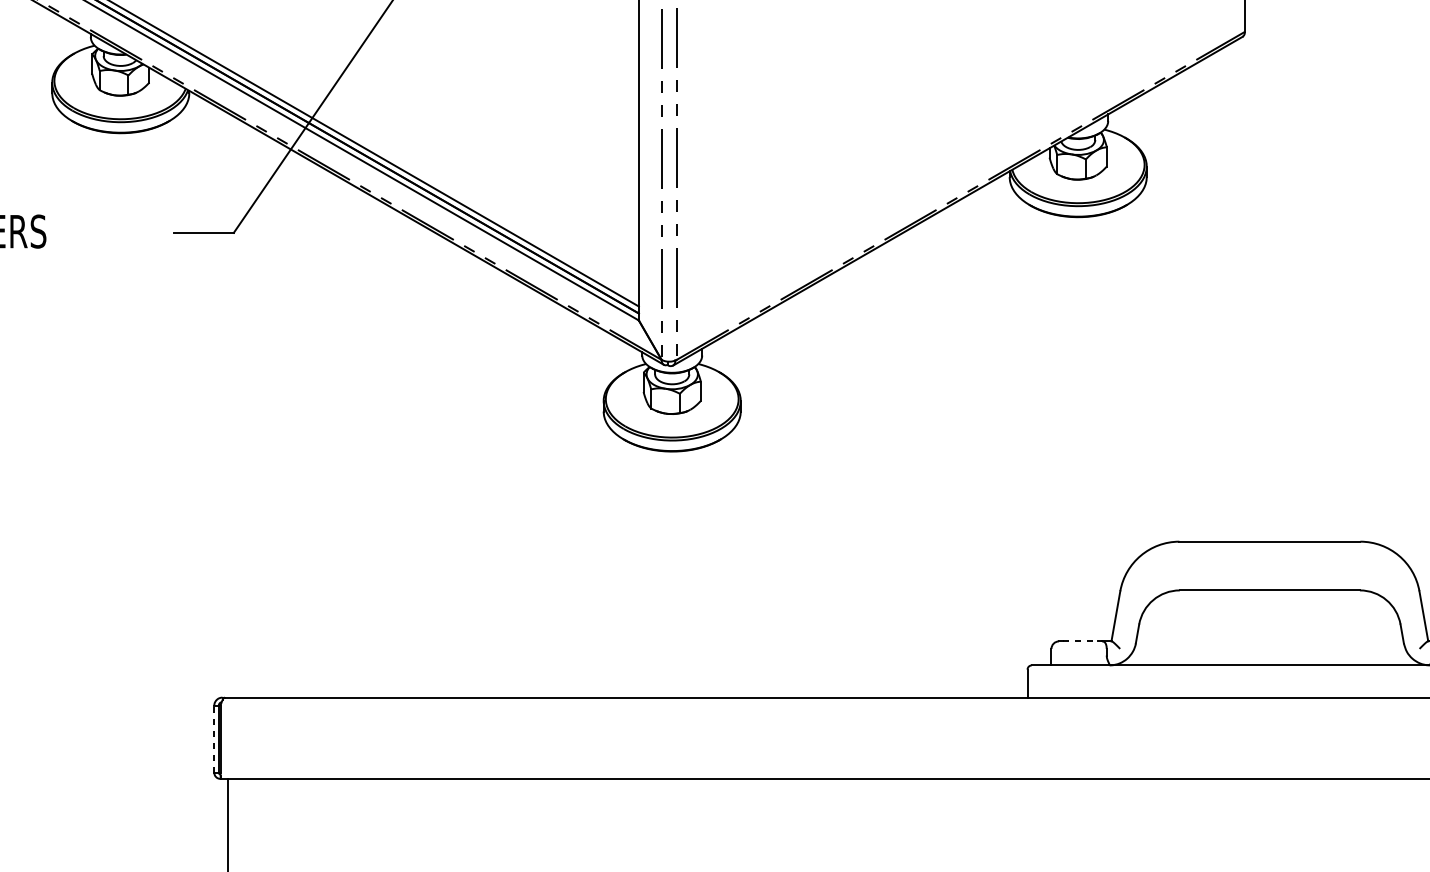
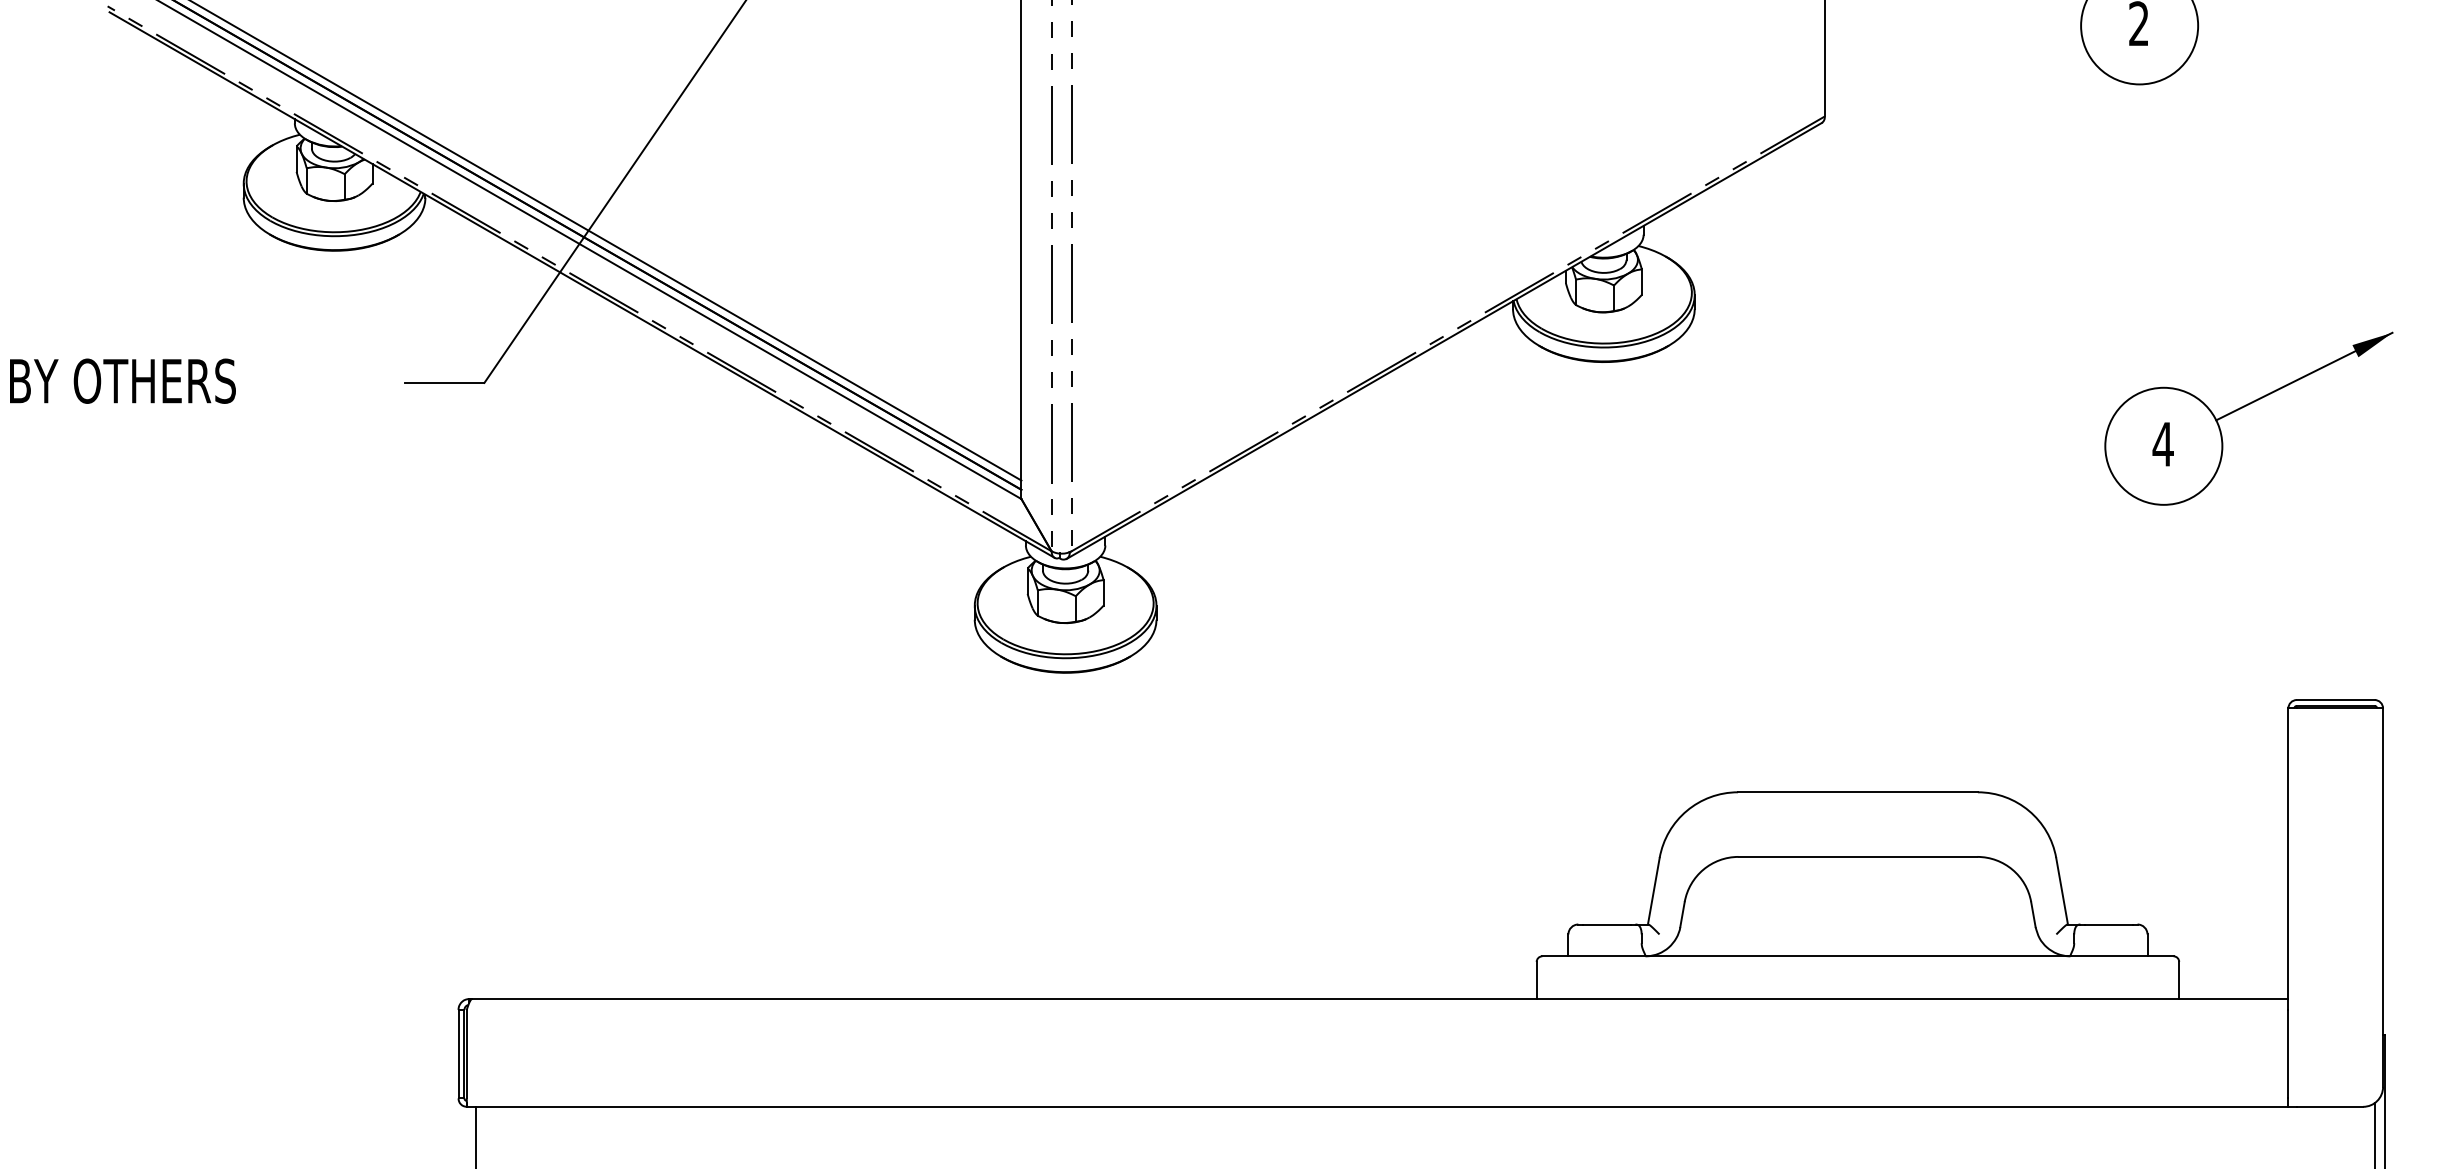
line: (1080, 641) -> (1606, 924), dashed -> solid
line: (214, 738) -> (458, 1053), dashed -> solid

